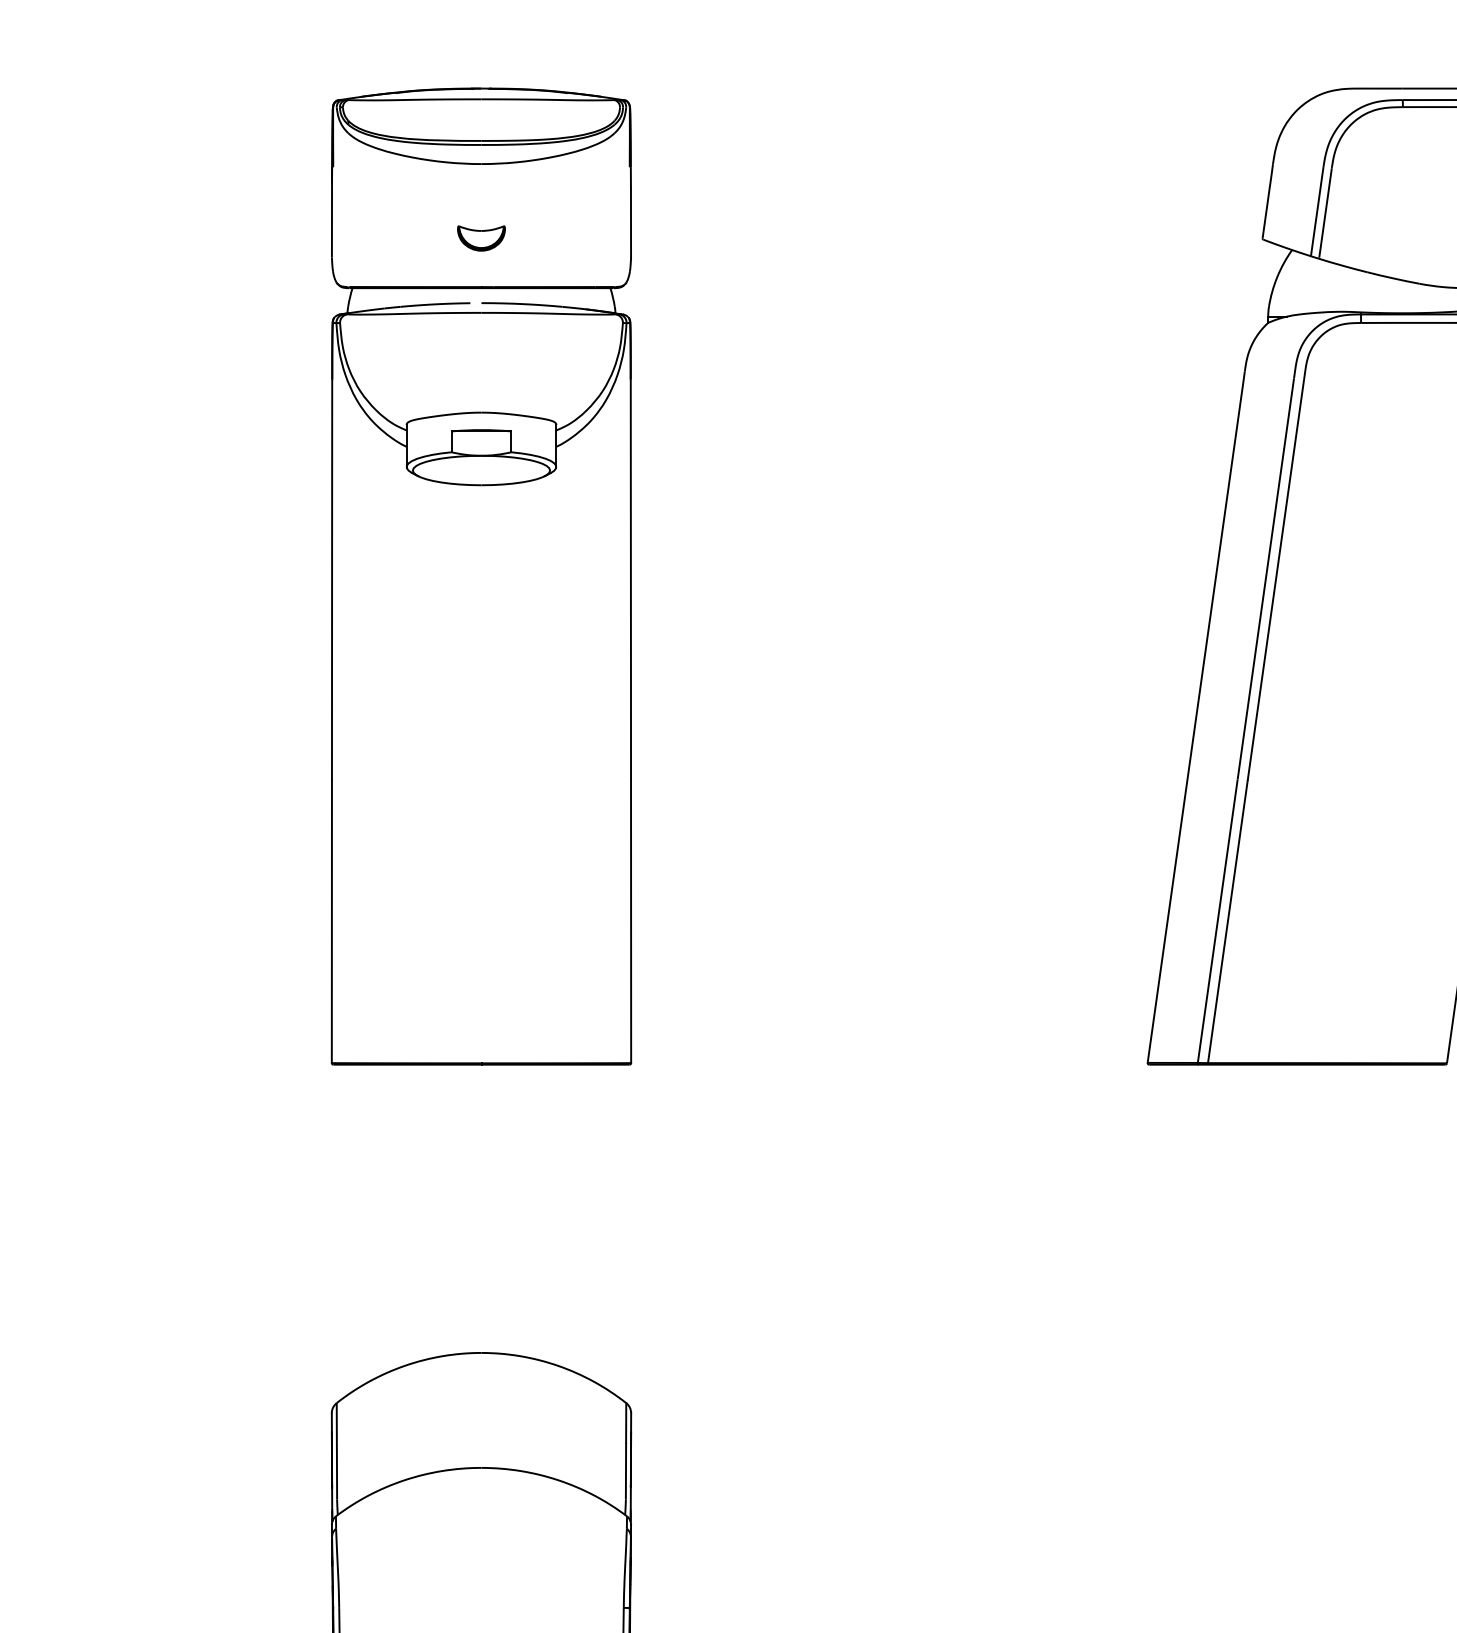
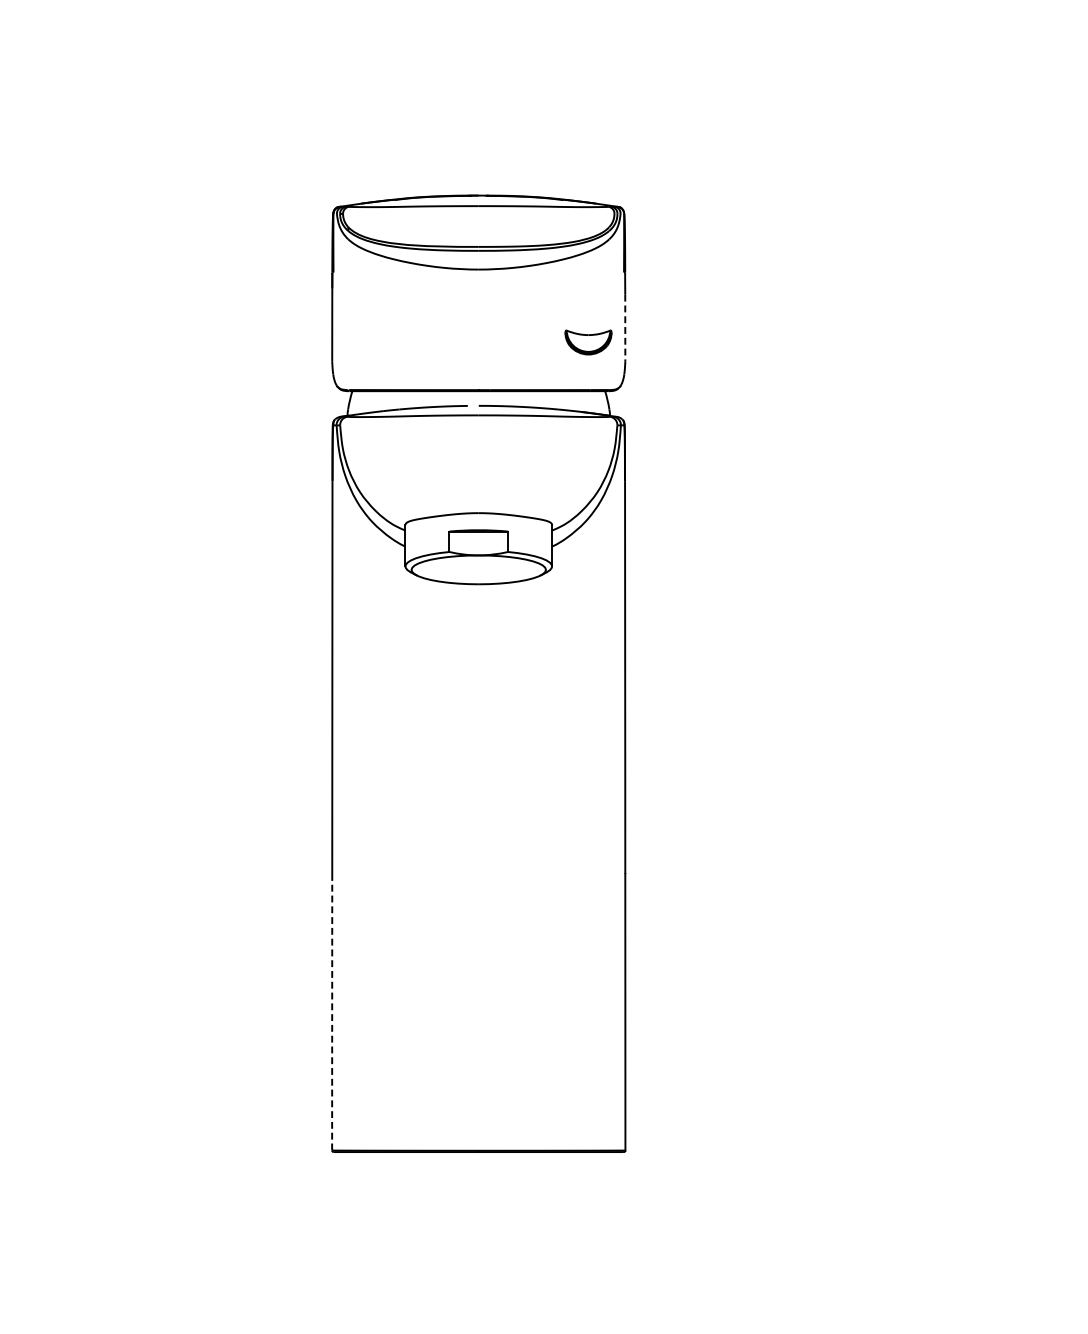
line: (631, 223) -> (625, 327), solid -> dashed
part: (481, 238) -> (588, 342), moved
line: (331, 922) -> (331, 1012), solid -> dashed

